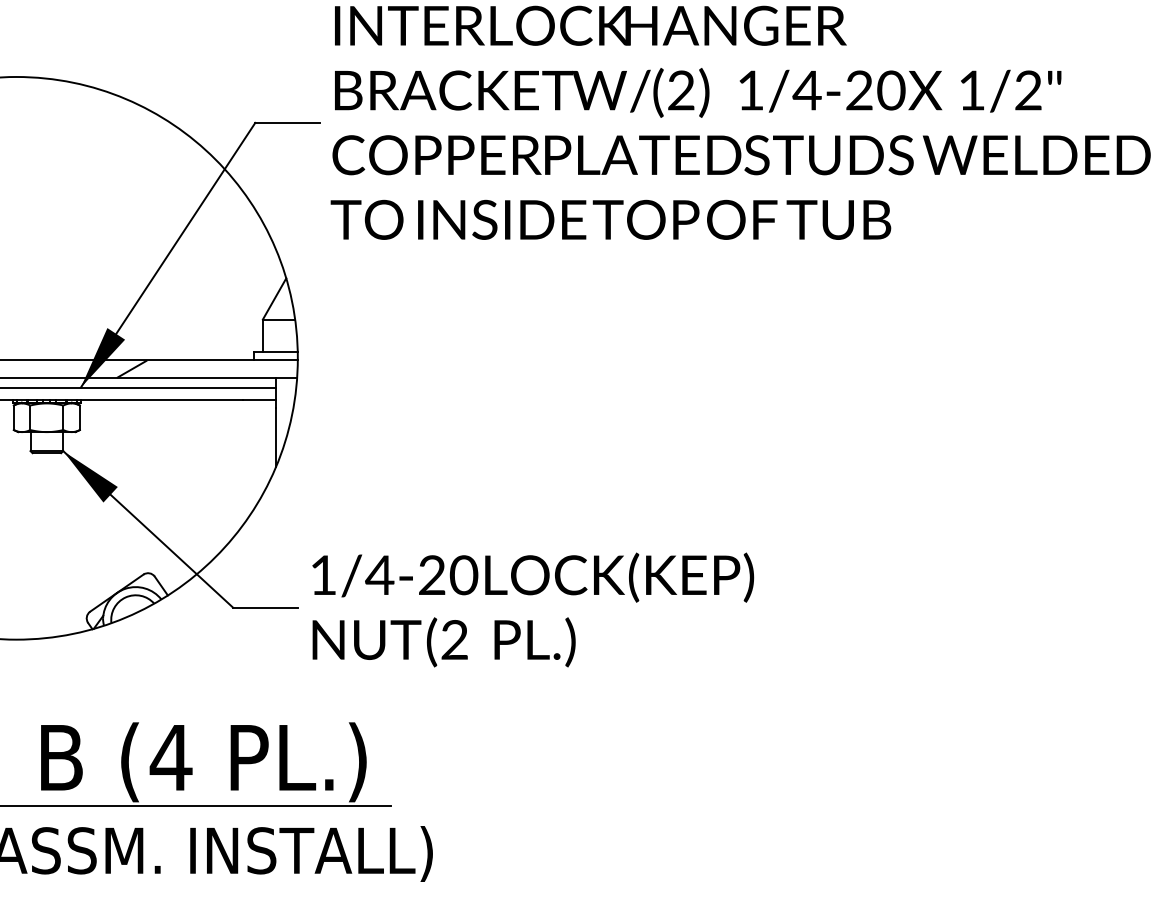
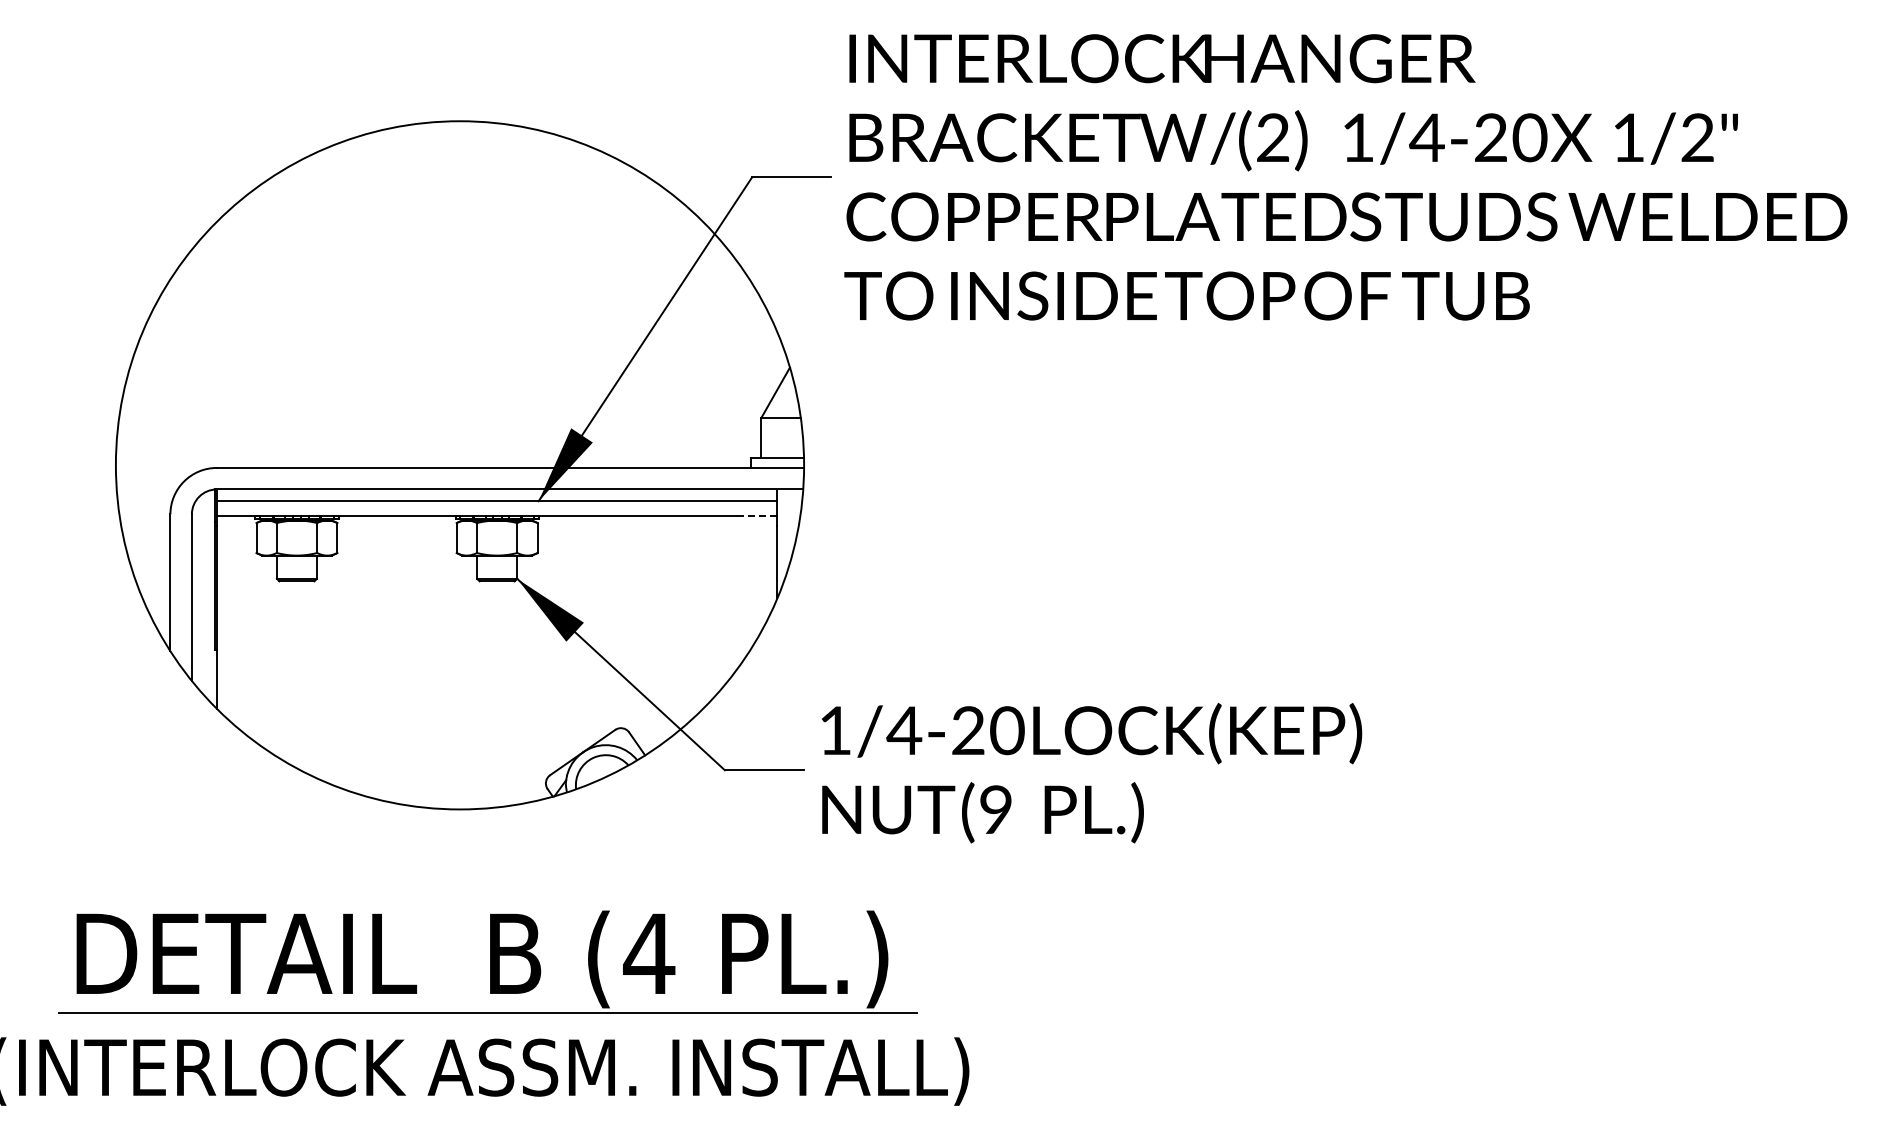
hatch: (131, 369) -> (600, 478), removed
line: (258, 400) -> (756, 516), solid -> dashed
text: (454, 639) -> (995, 809), (2 -> (9

